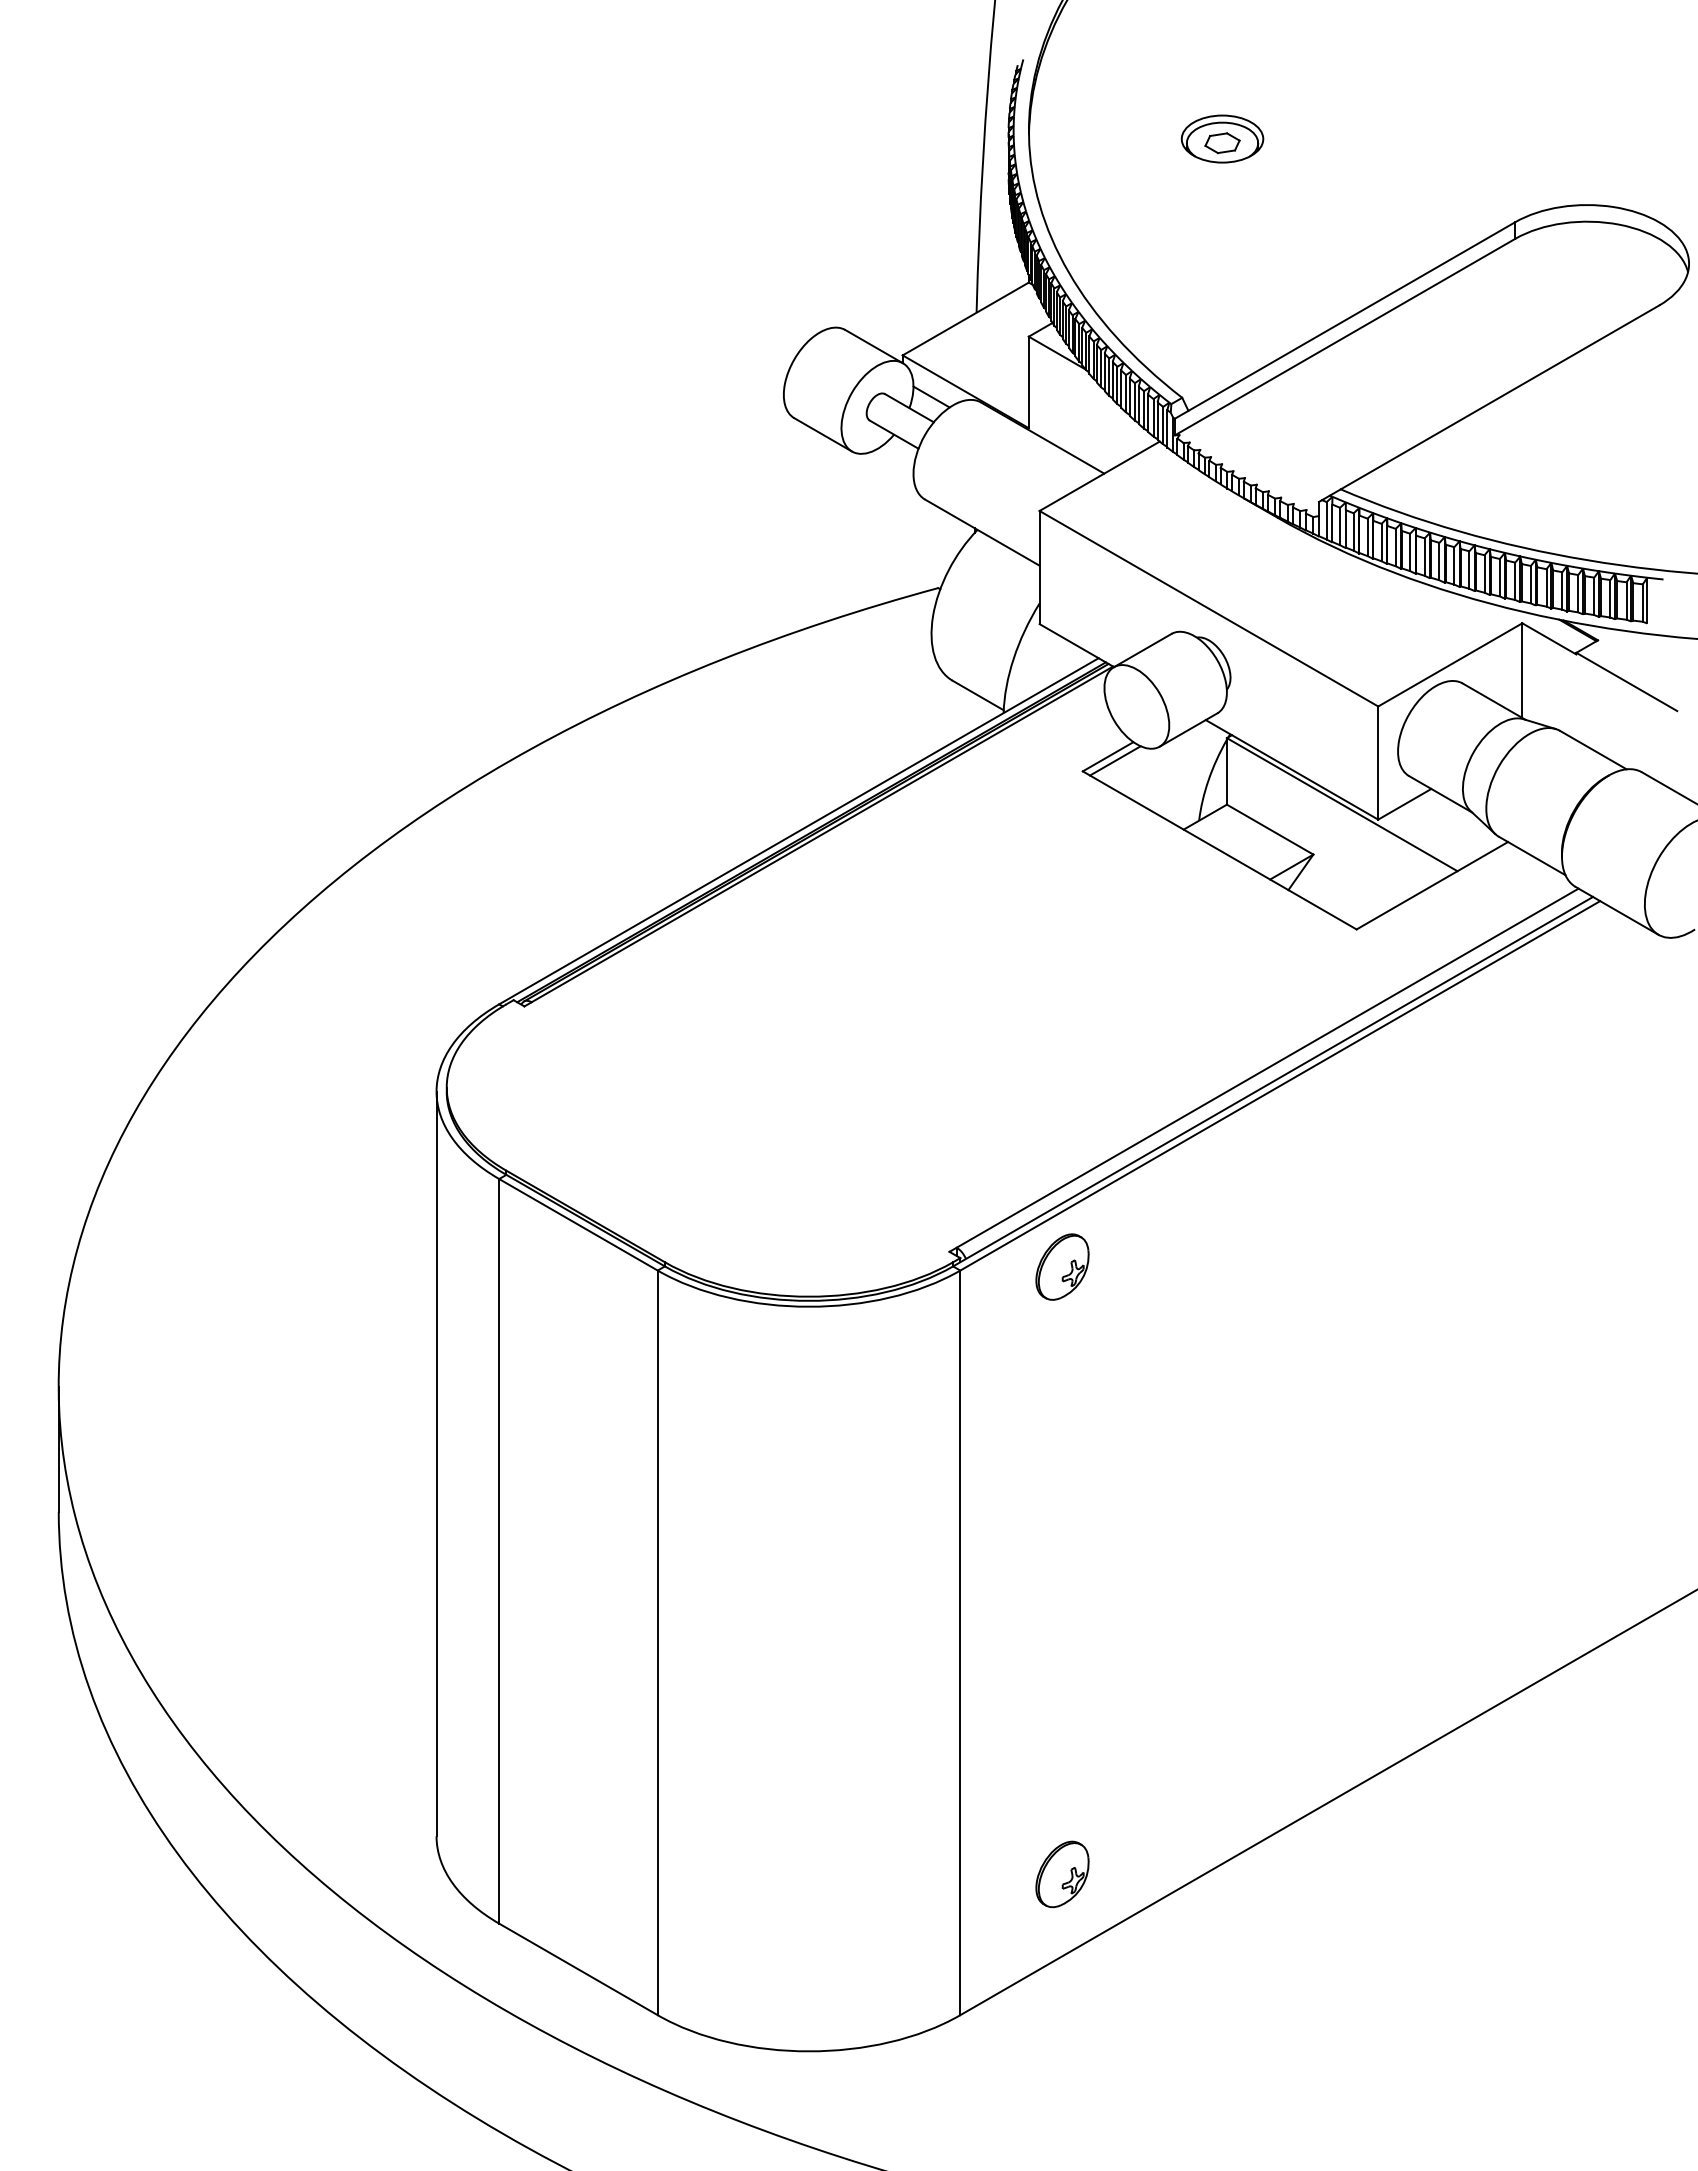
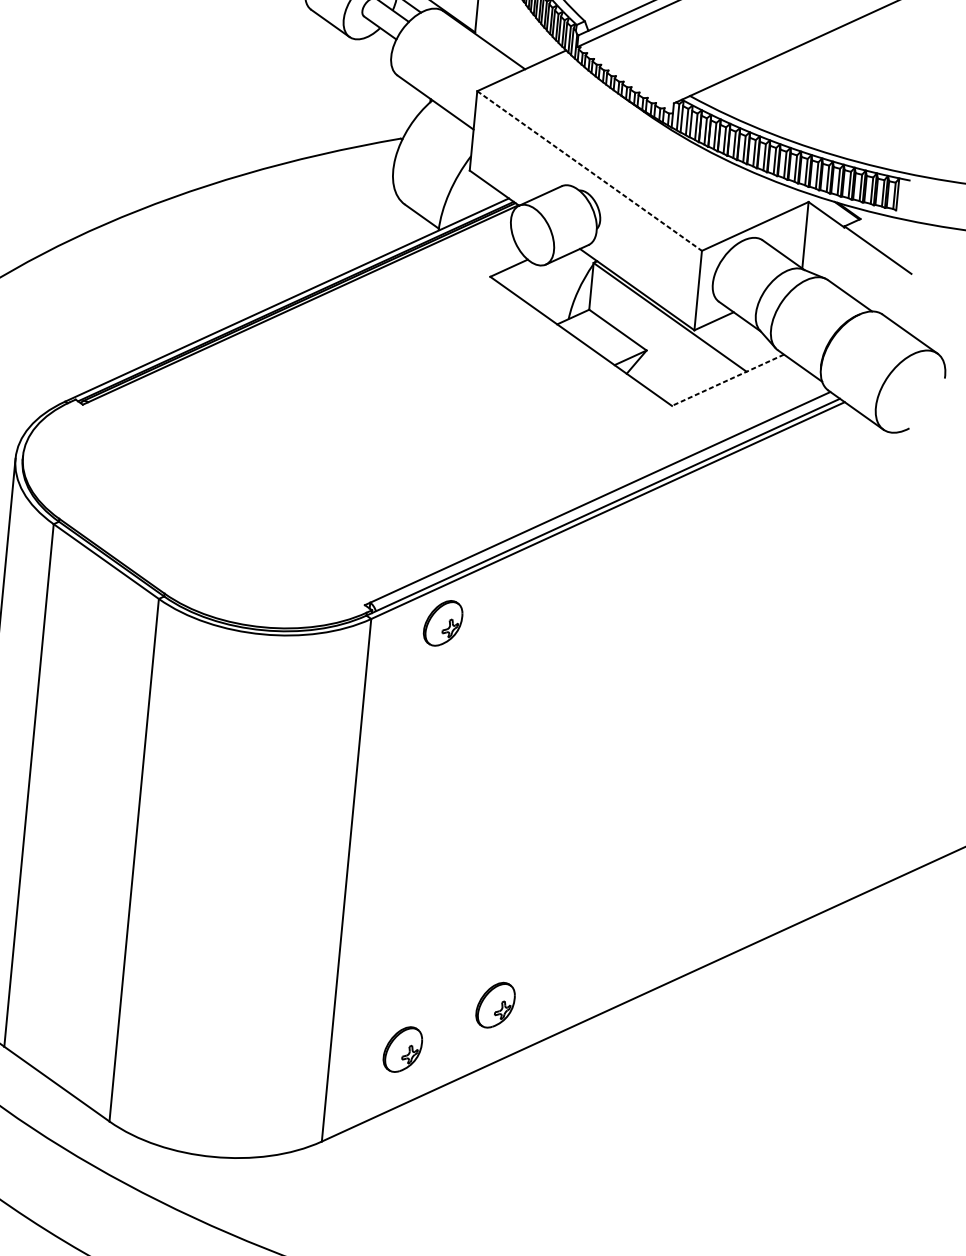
line: (1208, 608) -> (589, 170), solid -> dashed
line: (1115, 760) -> (513, 271), removed
line: (1431, 886) -> (727, 380), solid -> dashed
part: (1187, 1799) -> (495, 1005), added

